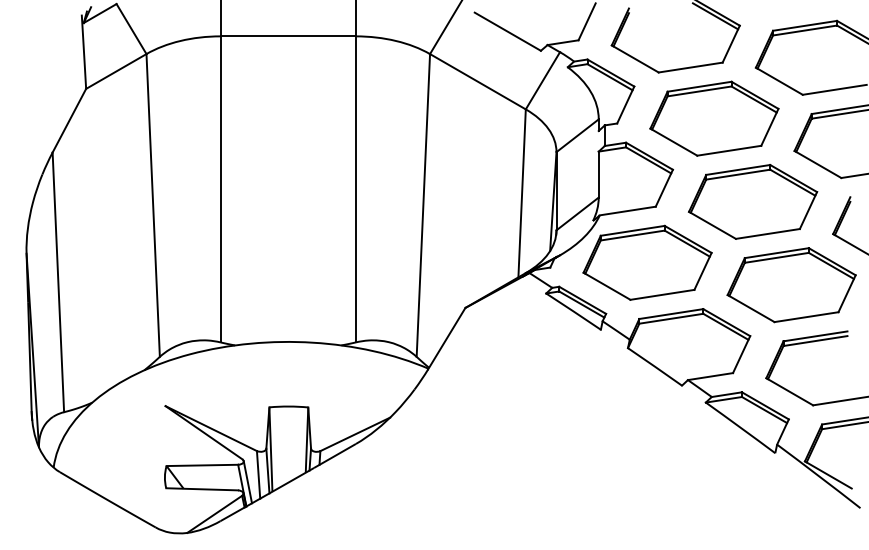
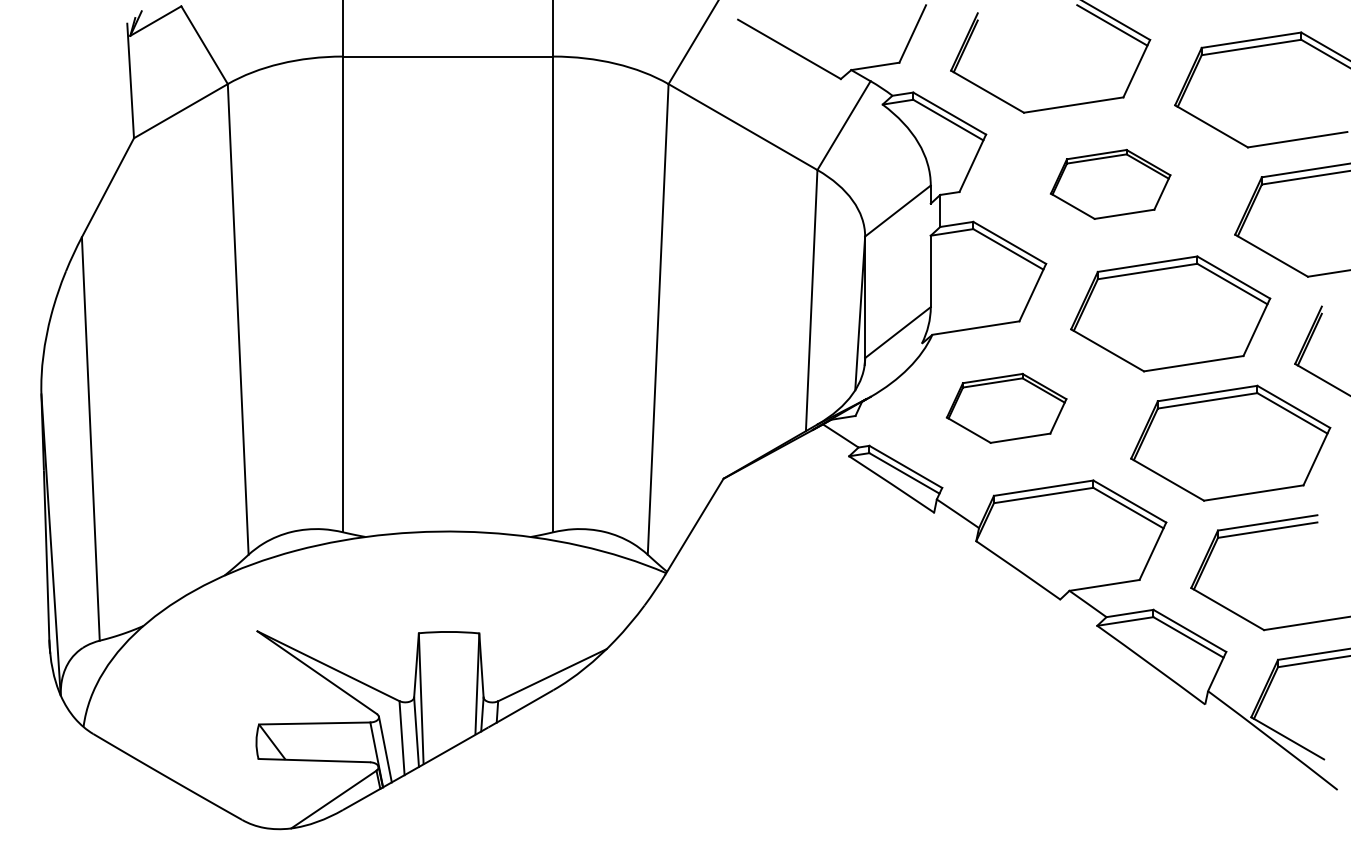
part: (714, 118) -> (1110, 184), size x0.6
part: (647, 262) -> (1006, 408), size x0.6

